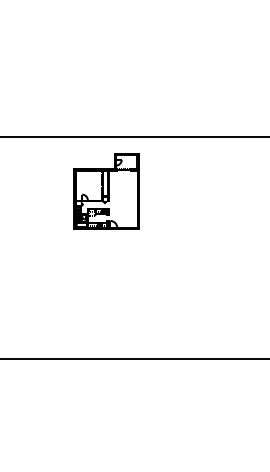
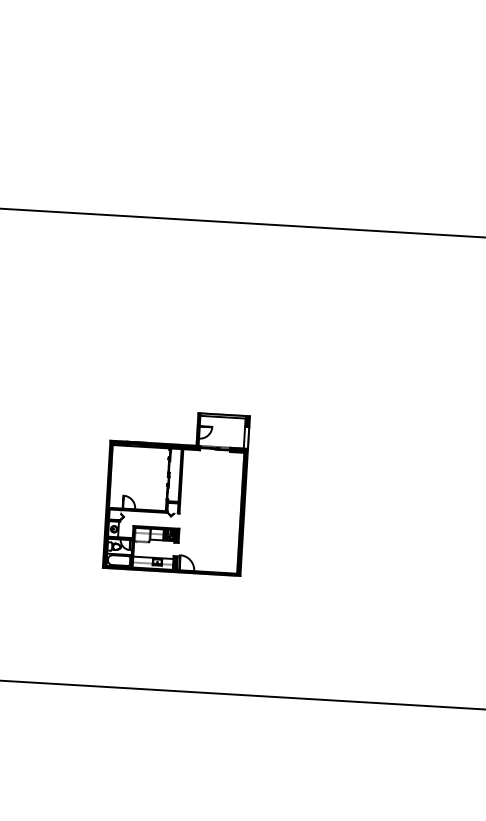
part: (106, 191) -> (175, 492), moved

